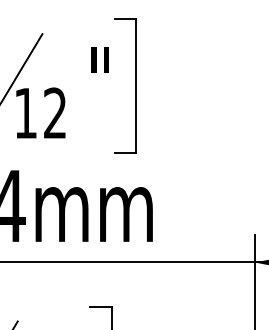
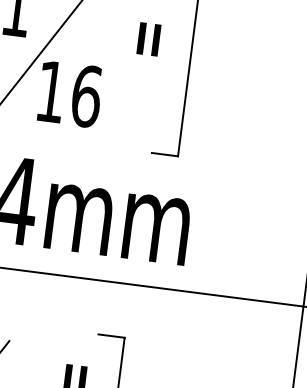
text: (55, 113) -> (86, 96), 12 -> 16

